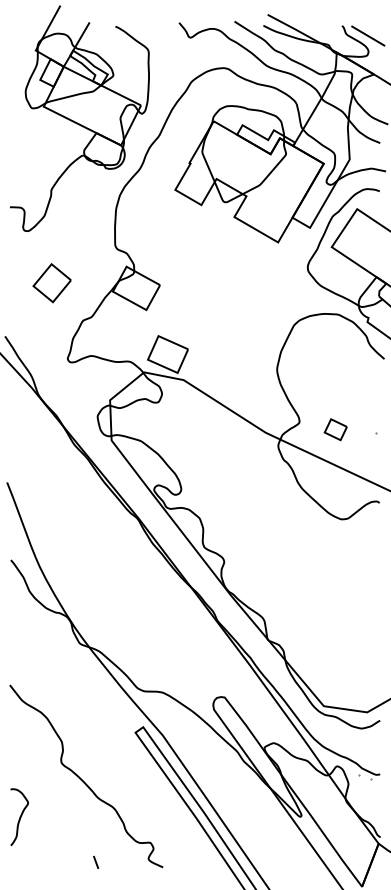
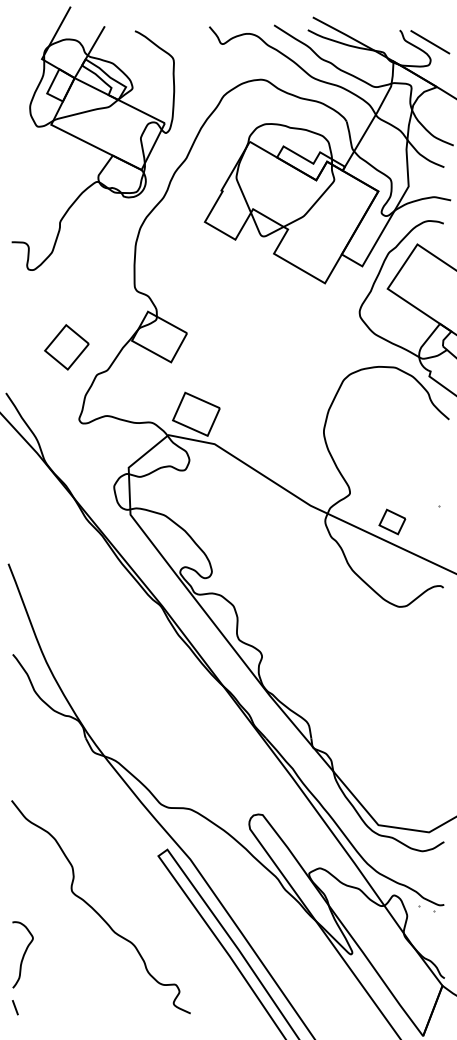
part: (51, 283) -> (66, 347), moved
part: (335, 429) -> (392, 521), moved
line: (96, 861) -> (15, 1006), moved

